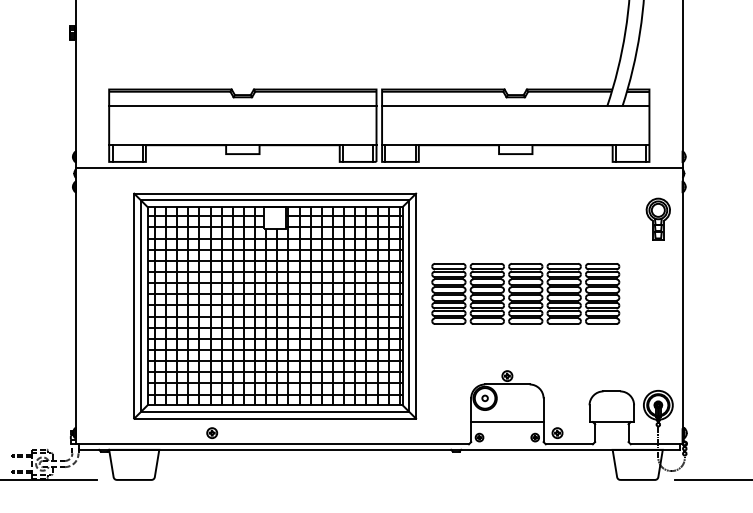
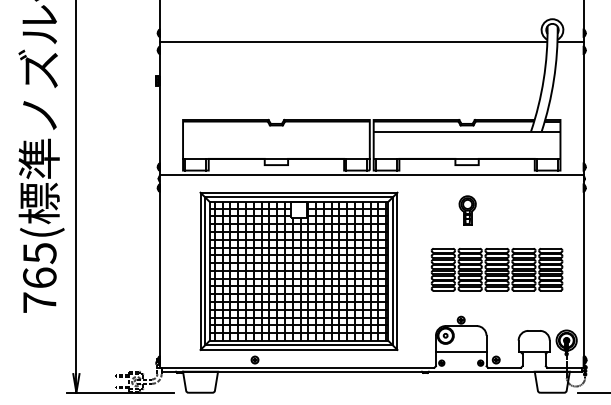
line: (242, 105) -> (276, 131), removed
part: (658, 219) -> (467, 210), moved
part: (524, 293) -> (496, 269), moved

